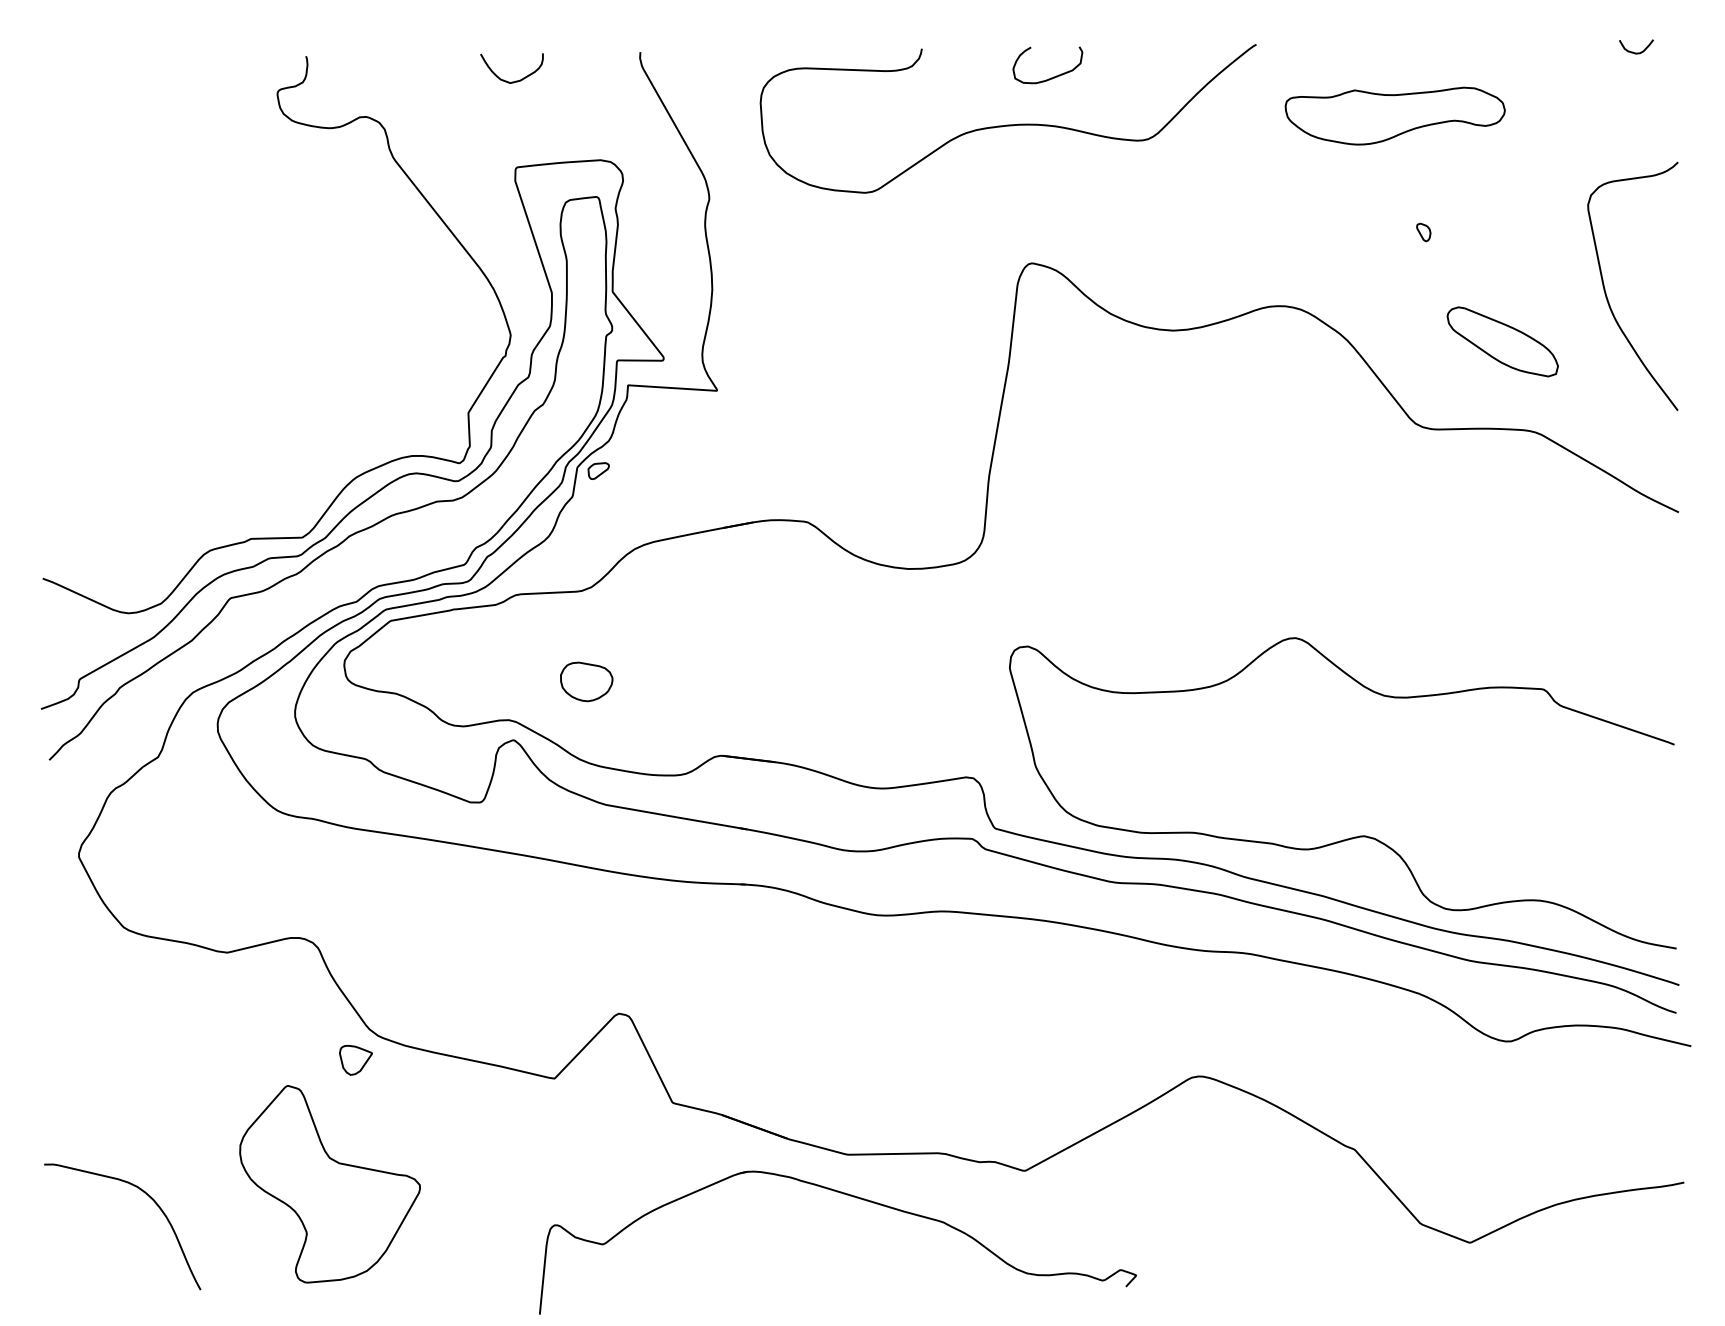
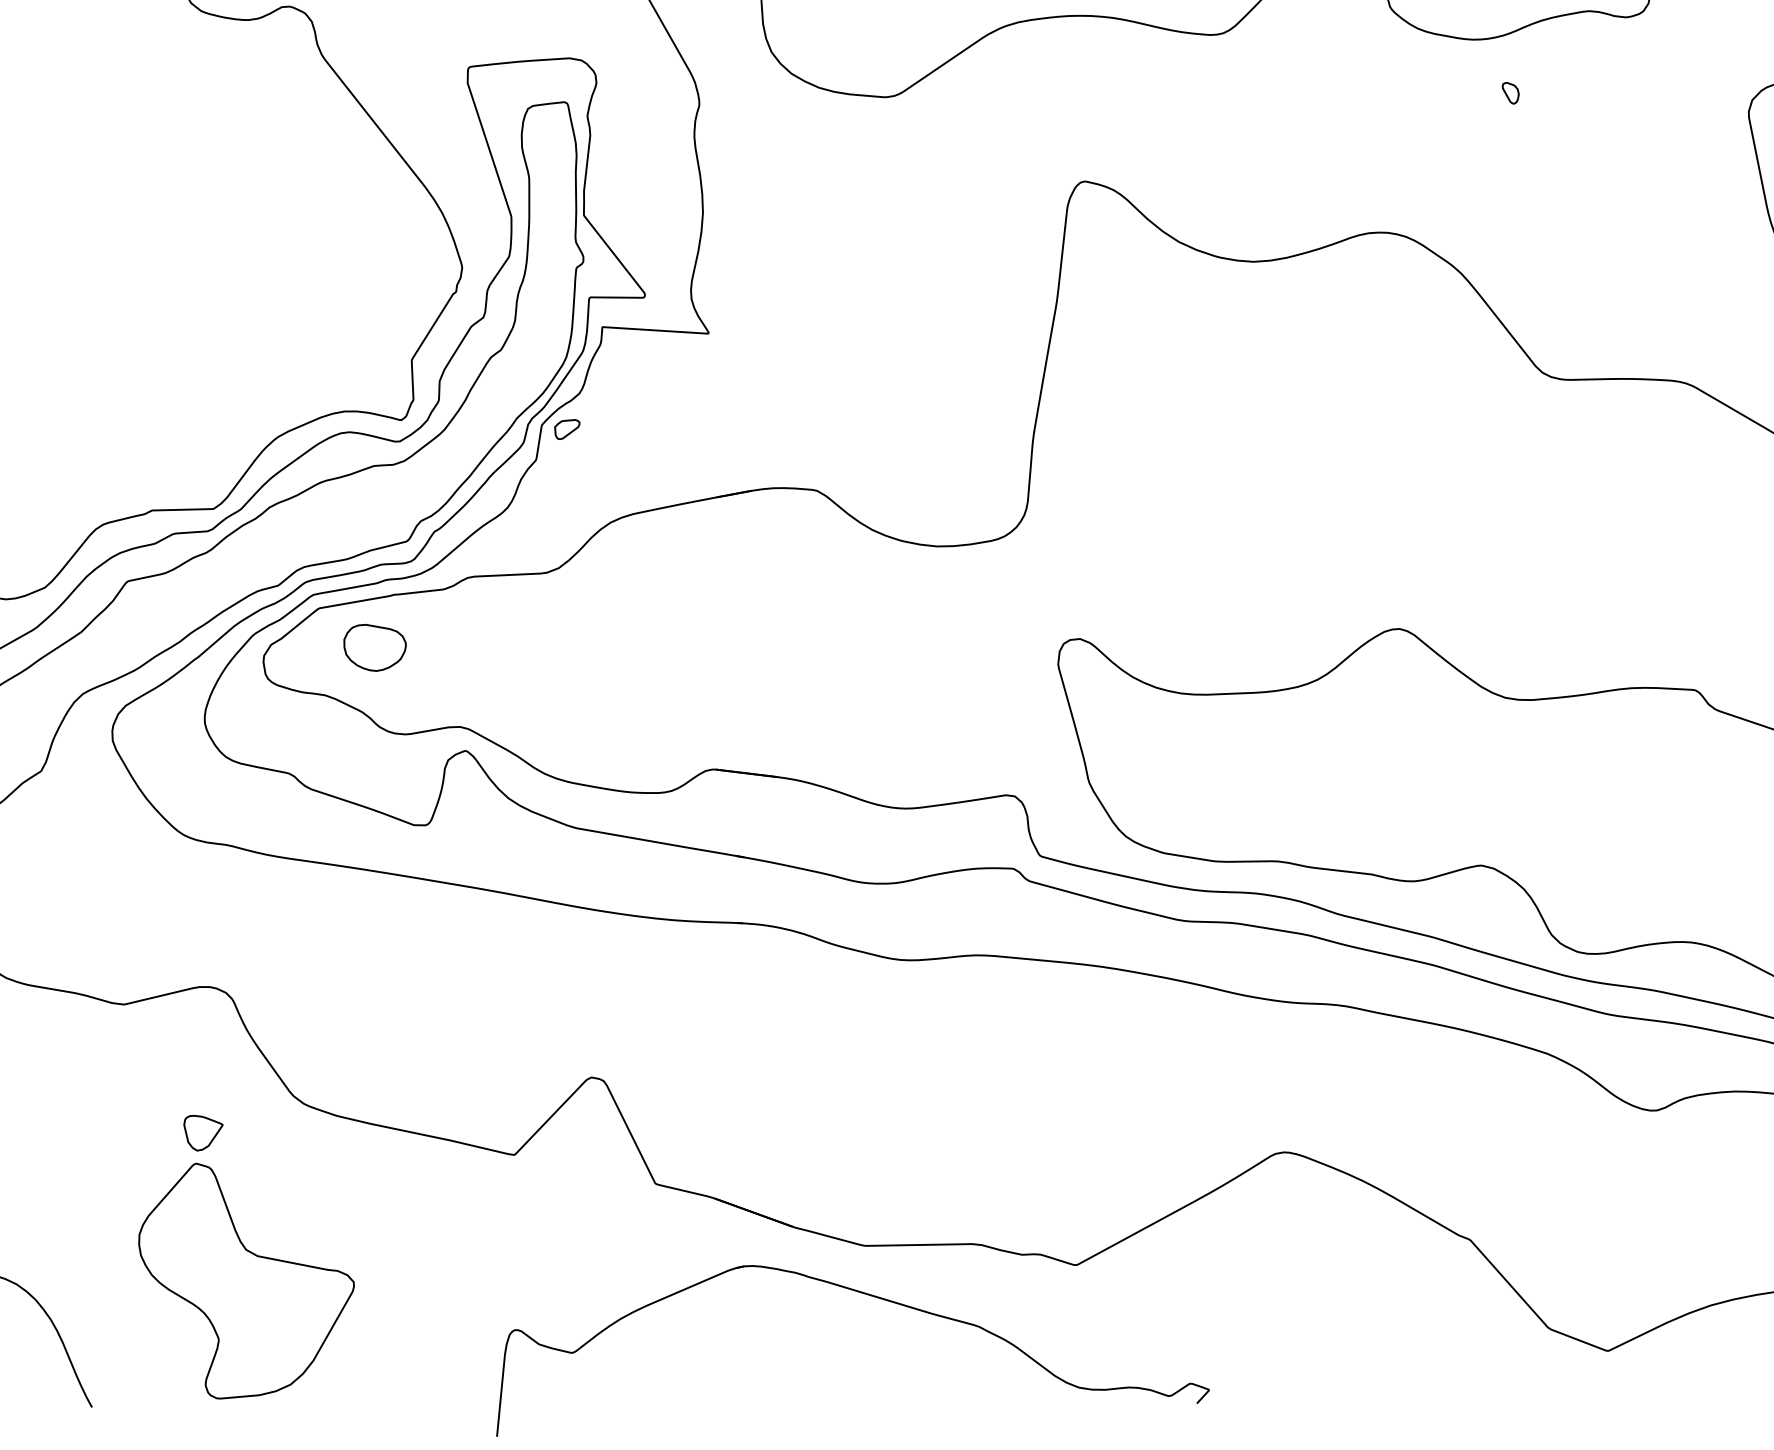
part: (1423, 232) -> (1510, 93), moved
part: (1502, 341) -> (1646, 274), removed
part: (586, 681) -> (374, 647), moved
part: (355, 1059) -> (202, 1132), moved

